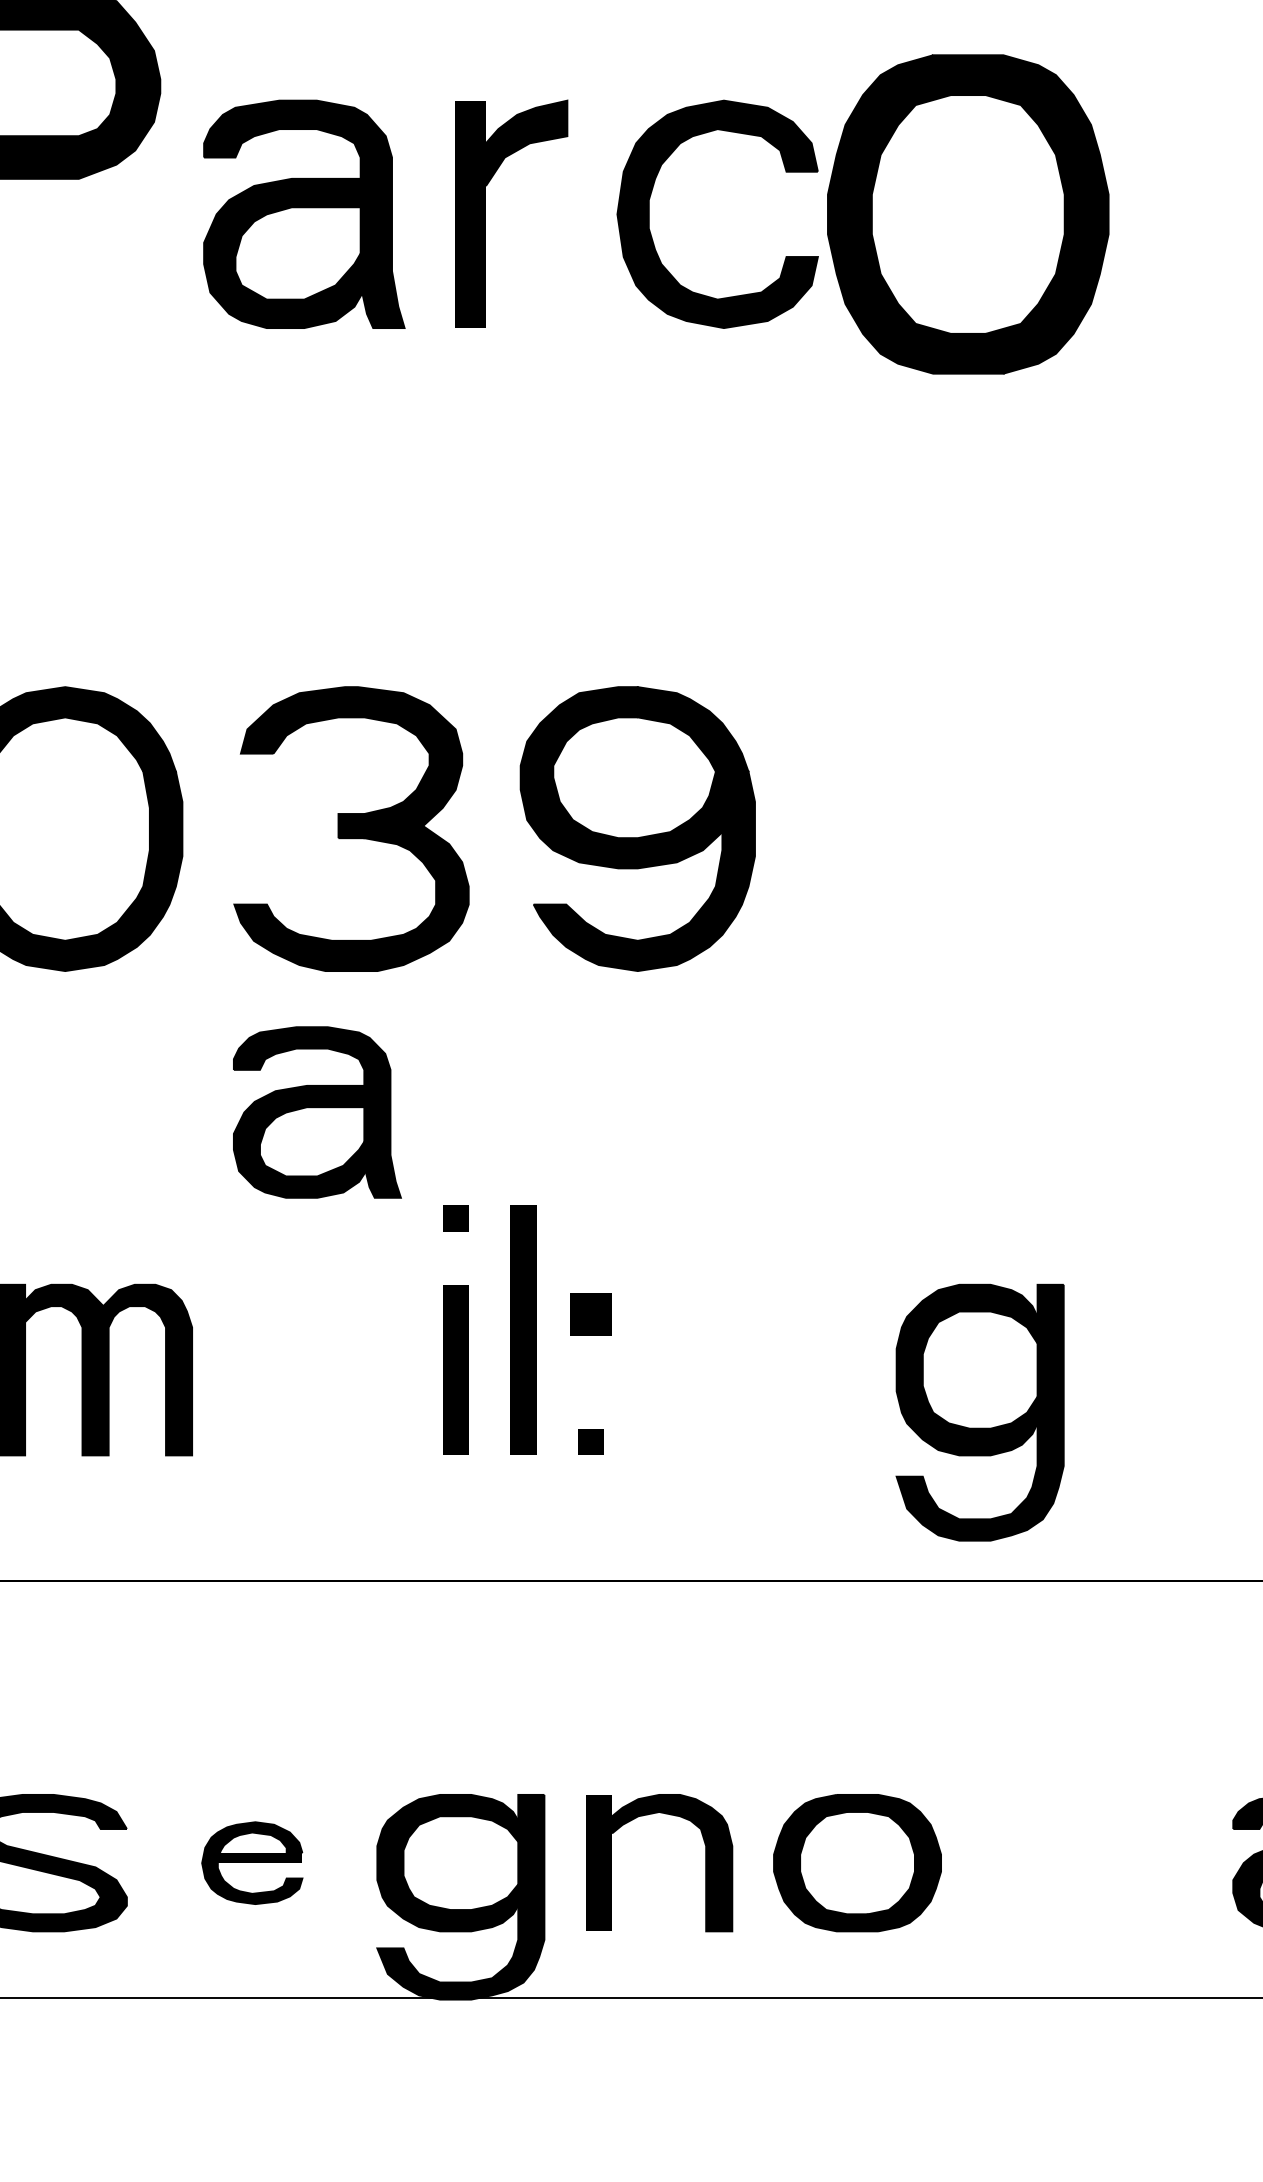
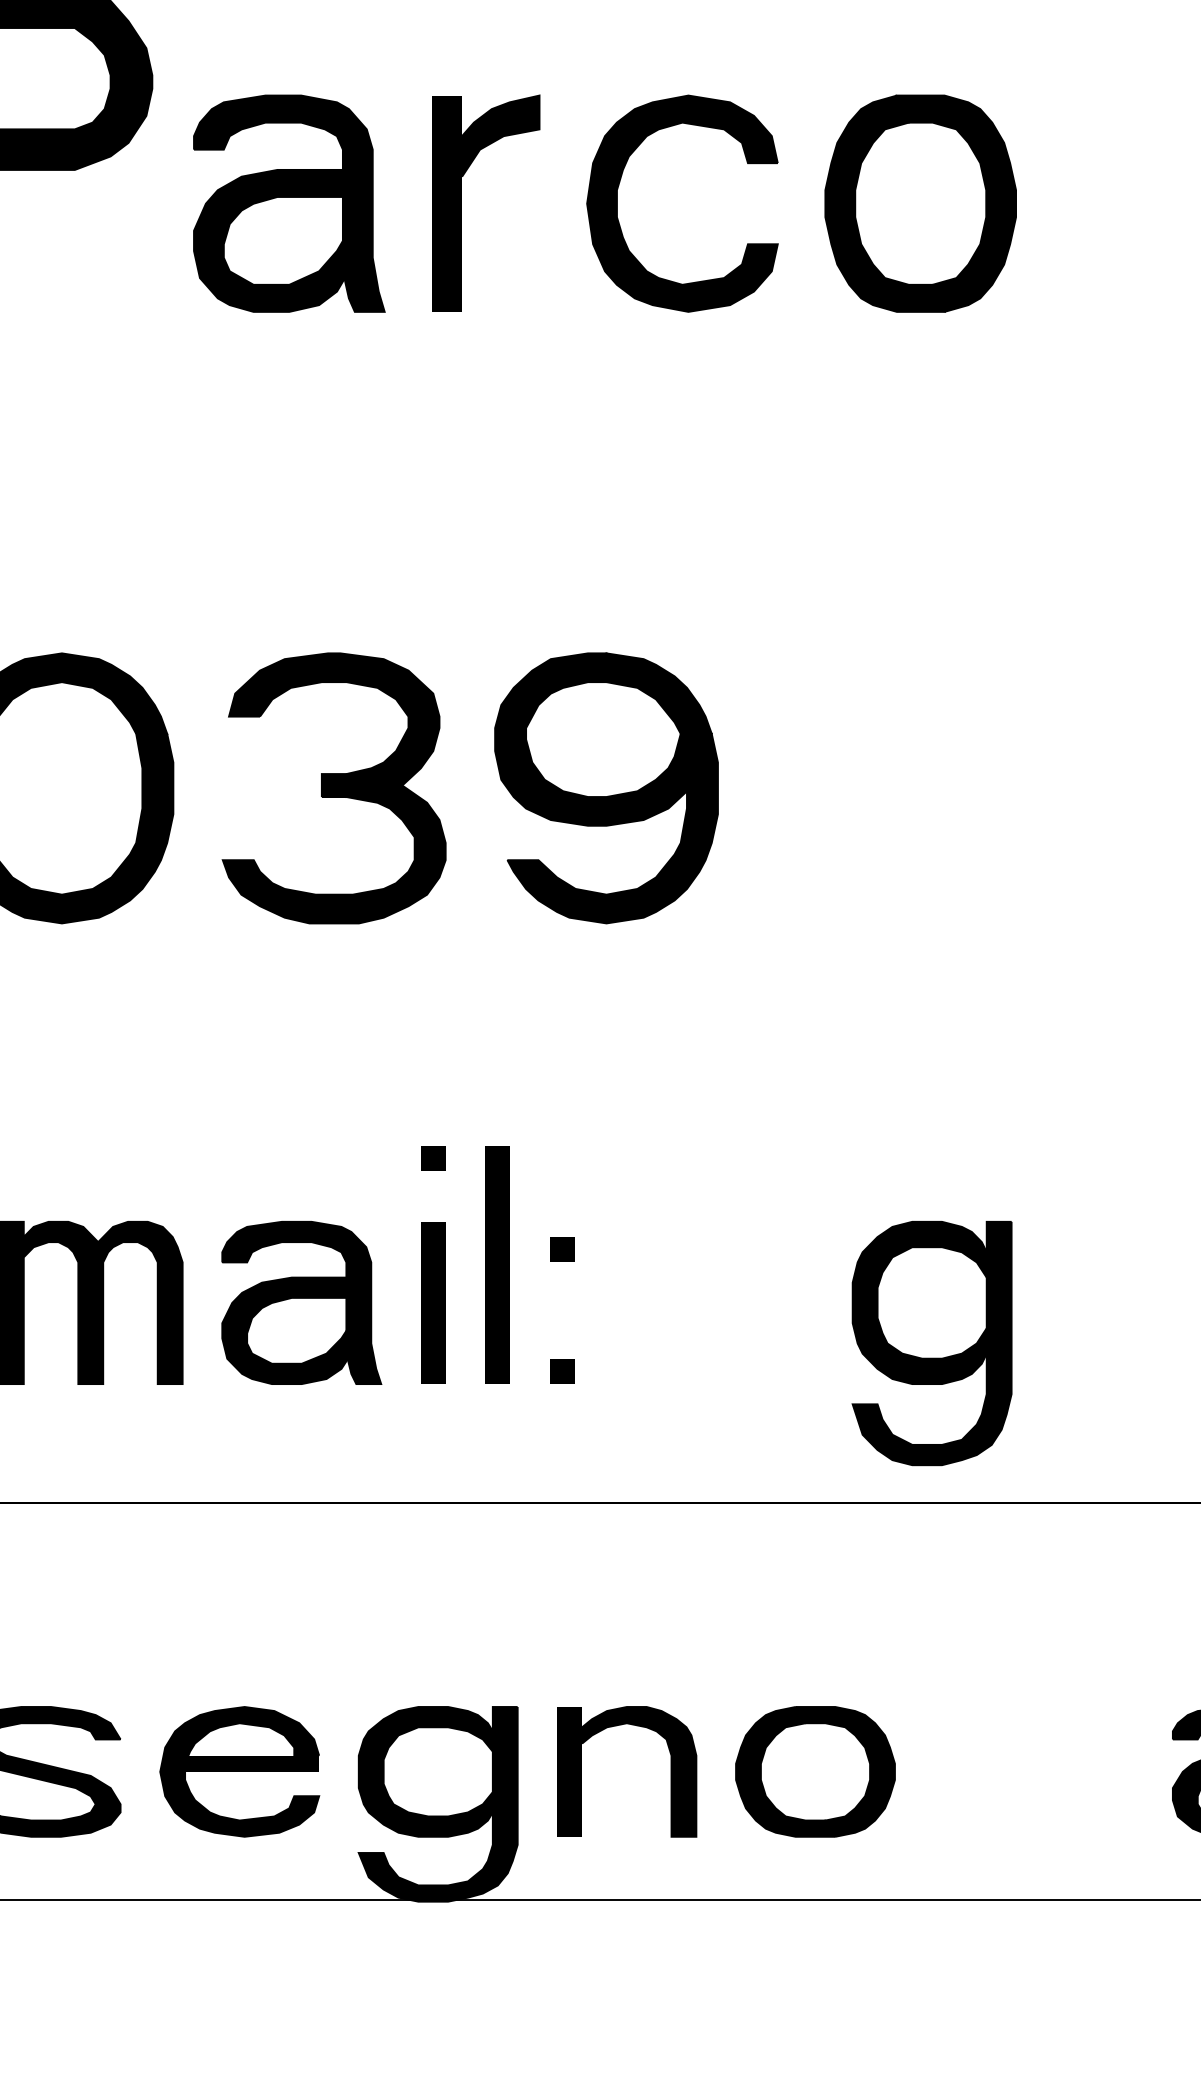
part: (967, 214) -> (920, 203), size x0.71
part: (317, 1112) -> (301, 1302), moved
part: (591, 1313) -> (562, 1249), size x0.62
part: (251, 1862) -> (239, 1771), size x1.67

